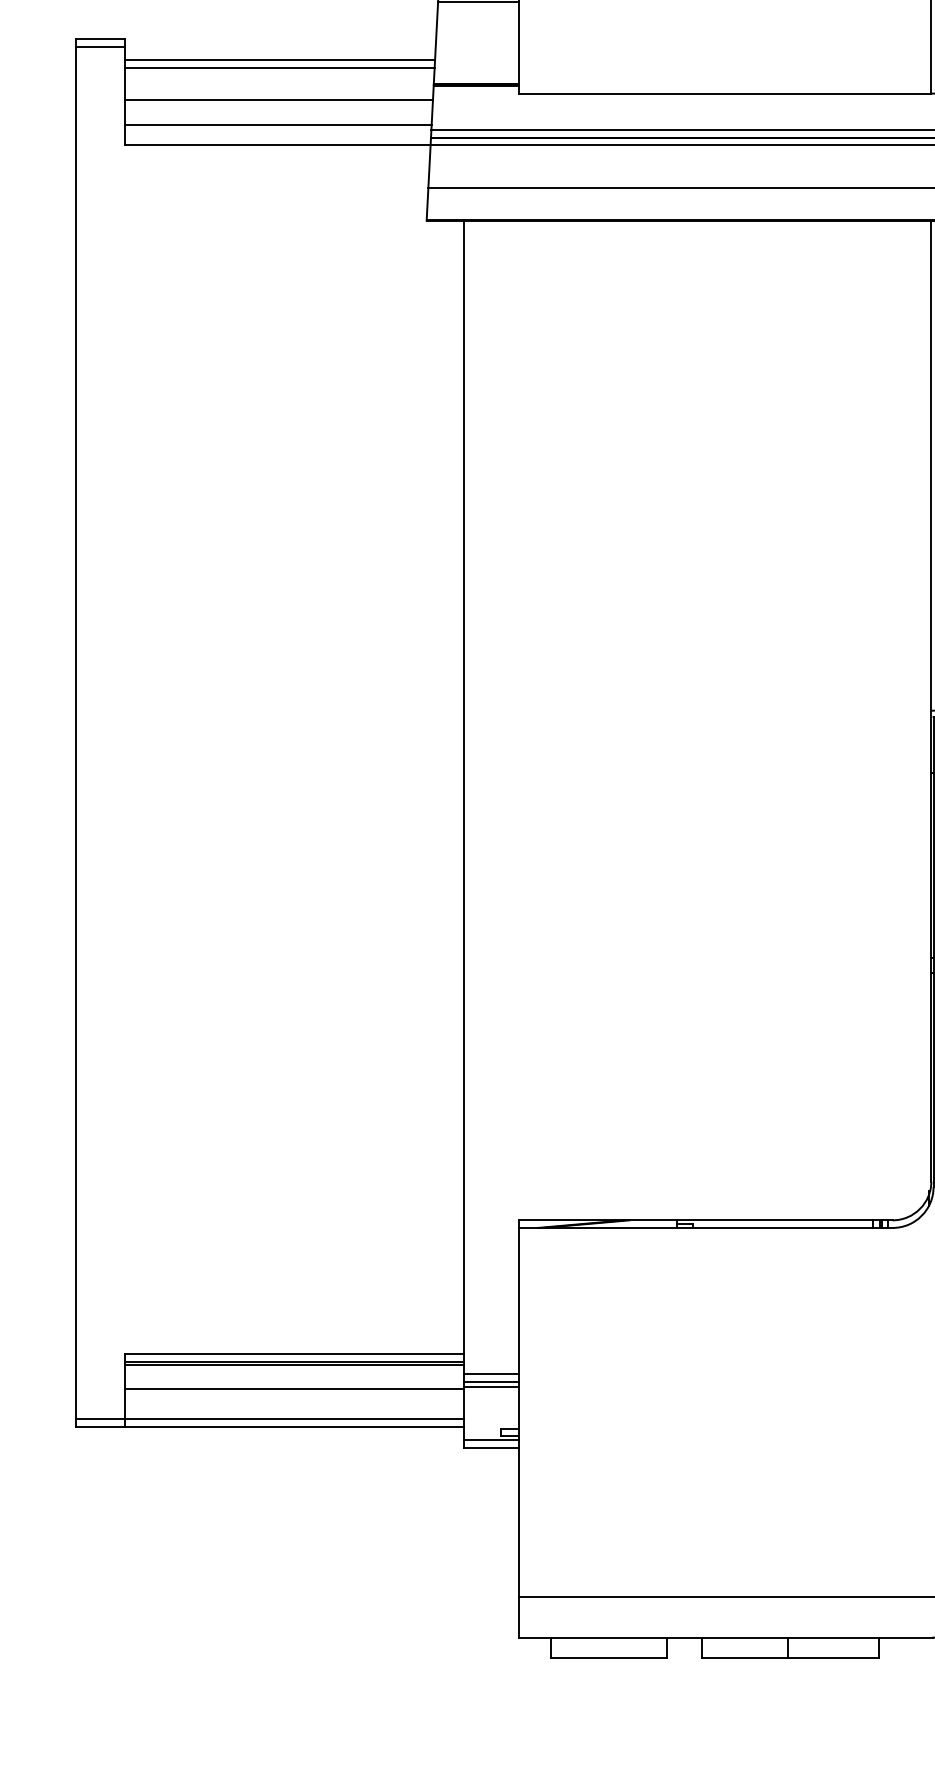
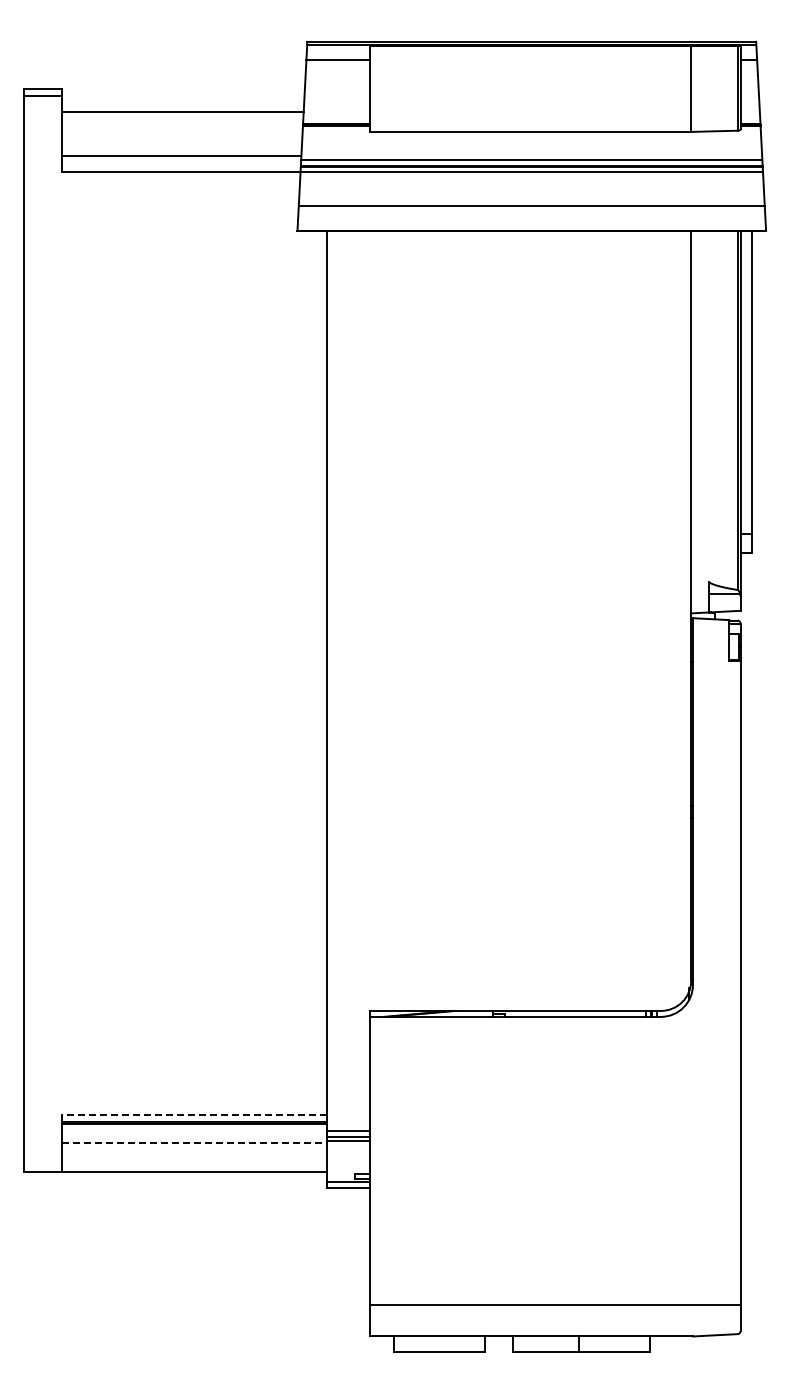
line: (280, 59) -> (183, 105), removed
line: (279, 100) -> (182, 137), removed
line: (293, 1354) -> (193, 1115), solid -> dashed
line: (294, 1388) -> (194, 1142), solid -> dashed
line: (269, 1419) -> (174, 1166), removed

